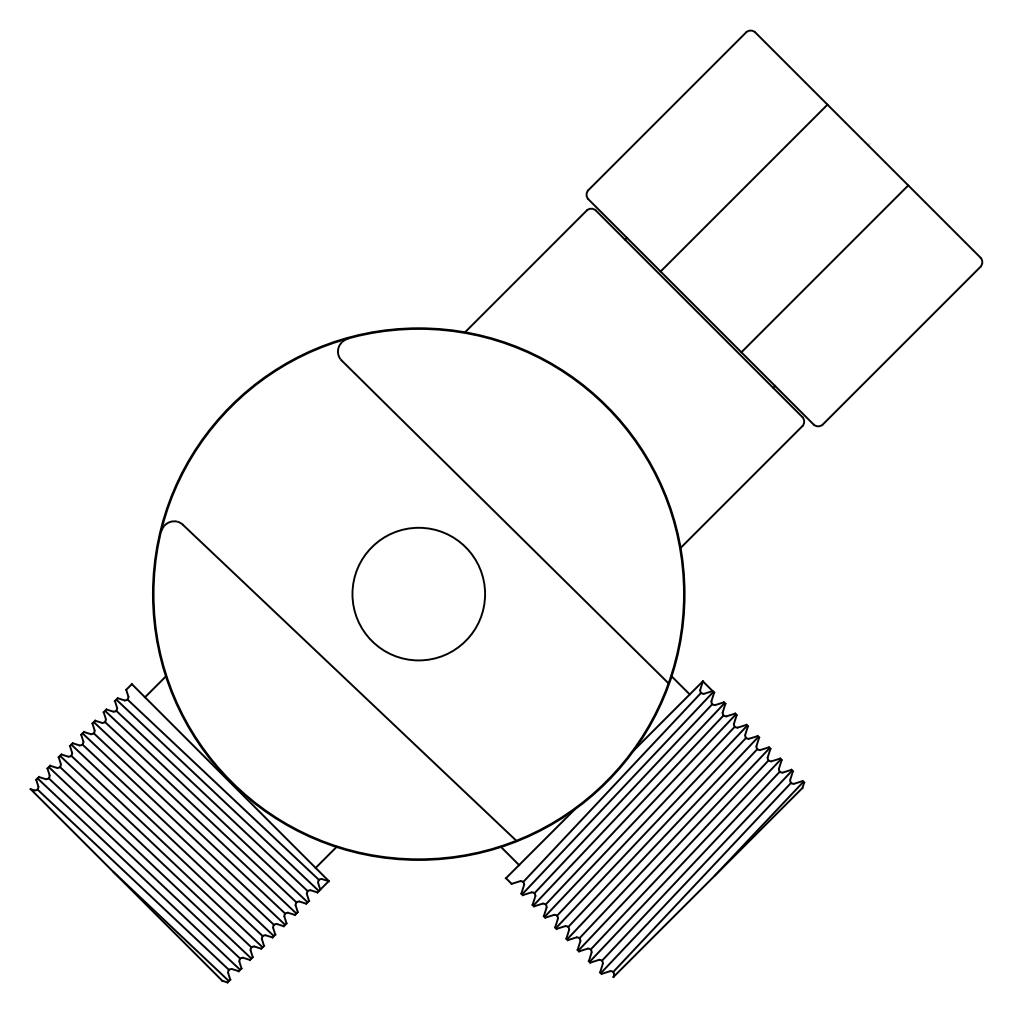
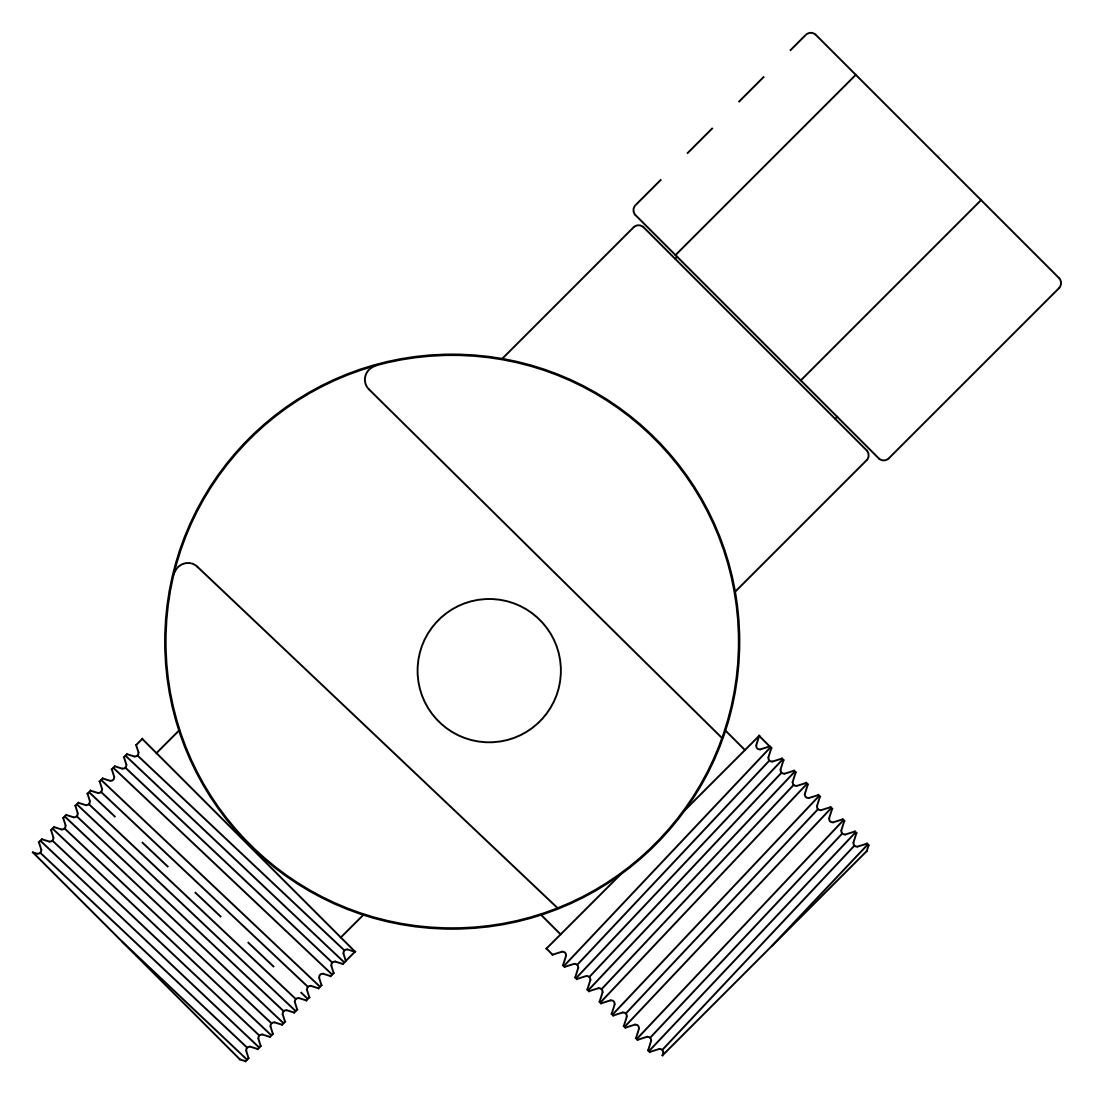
line: (668, 110) -> (721, 119), solid -> dashed
line: (743, 187) -> (765, 164), moved
circle: (418, 593) -> (488, 670), moved
line: (612, 787) -> (661, 850), removed
line: (200, 811) -> (216, 876), removed
line: (183, 829) -> (198, 895), solid -> dashed
line: (656, 832) -> (709, 899), removed
line: (679, 854) -> (733, 923), removed

